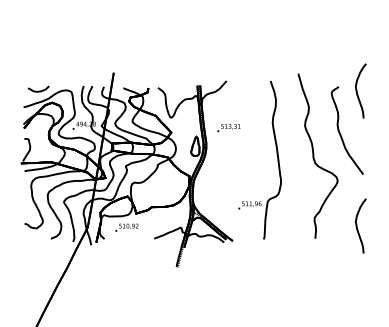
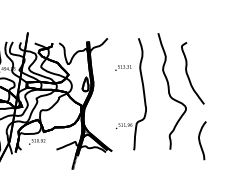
curve: (357, 90) -> (200, 45), removed
text: (228, 128) -> (123, 68), moved

